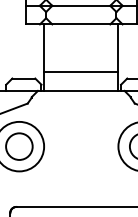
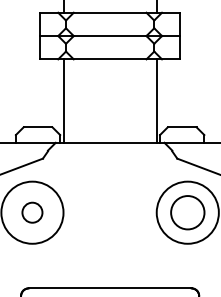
line: (80, 72) -> (109, 119), removed
circle: (19, 146) -> (32, 212), size x0.6

